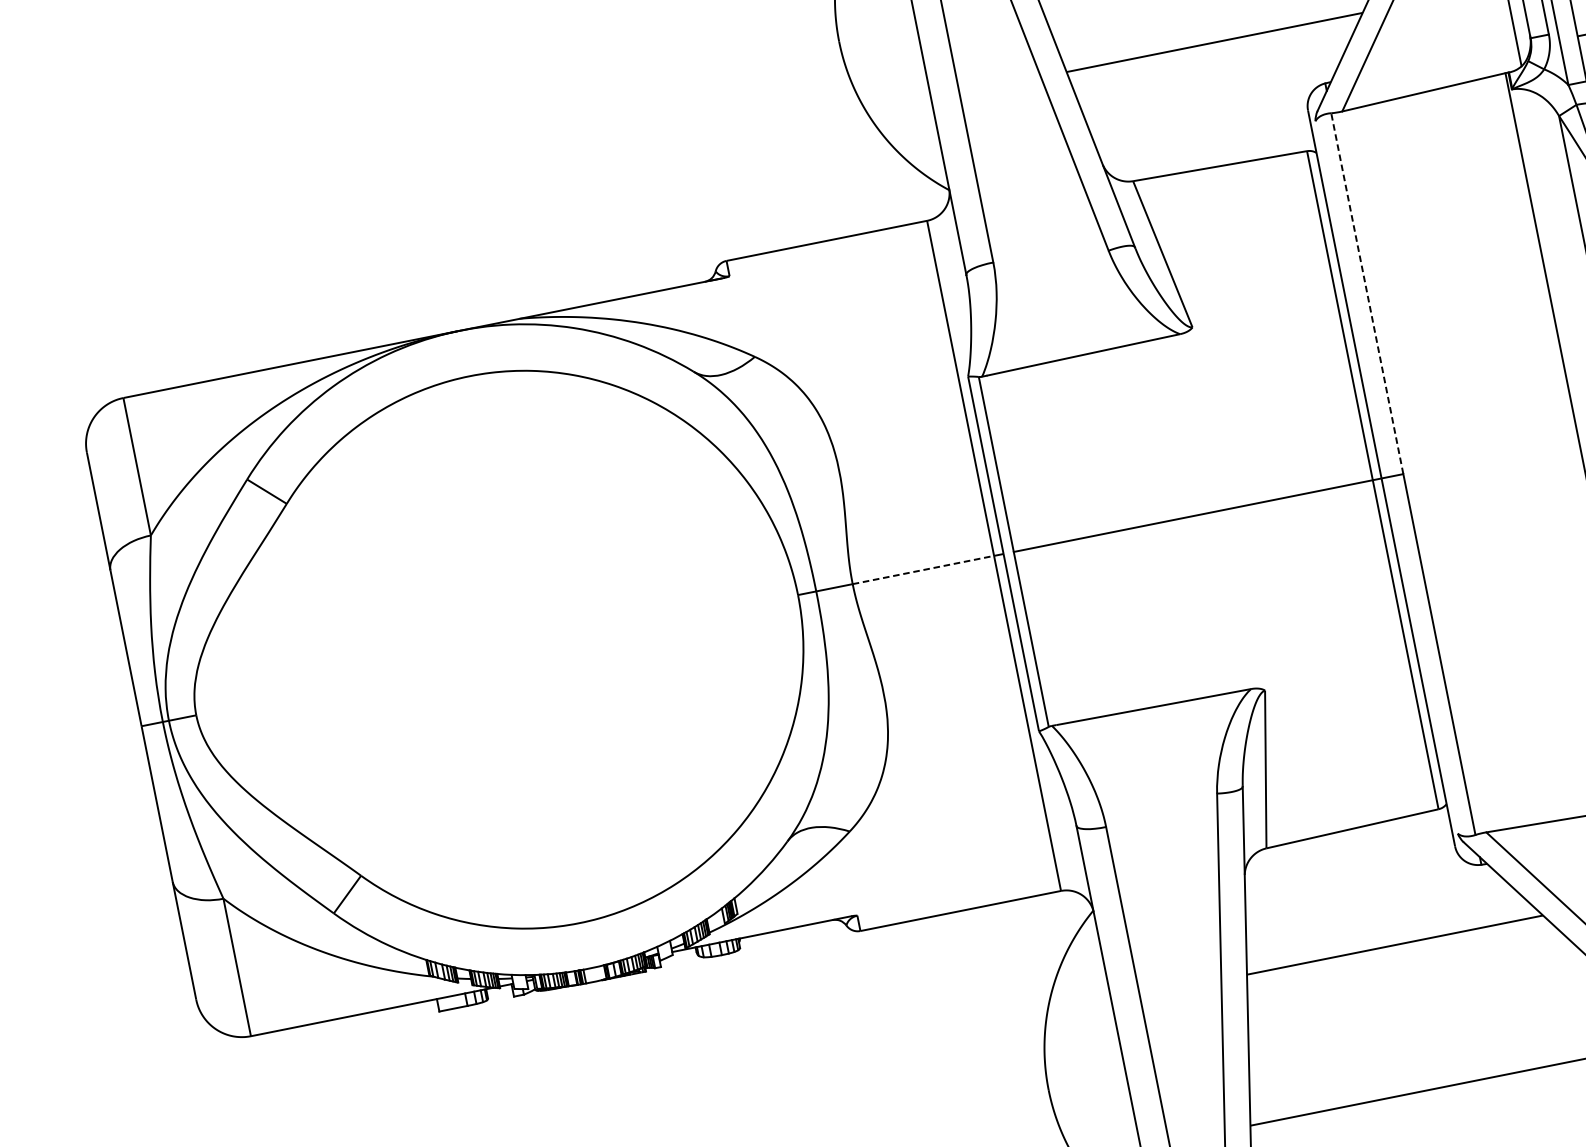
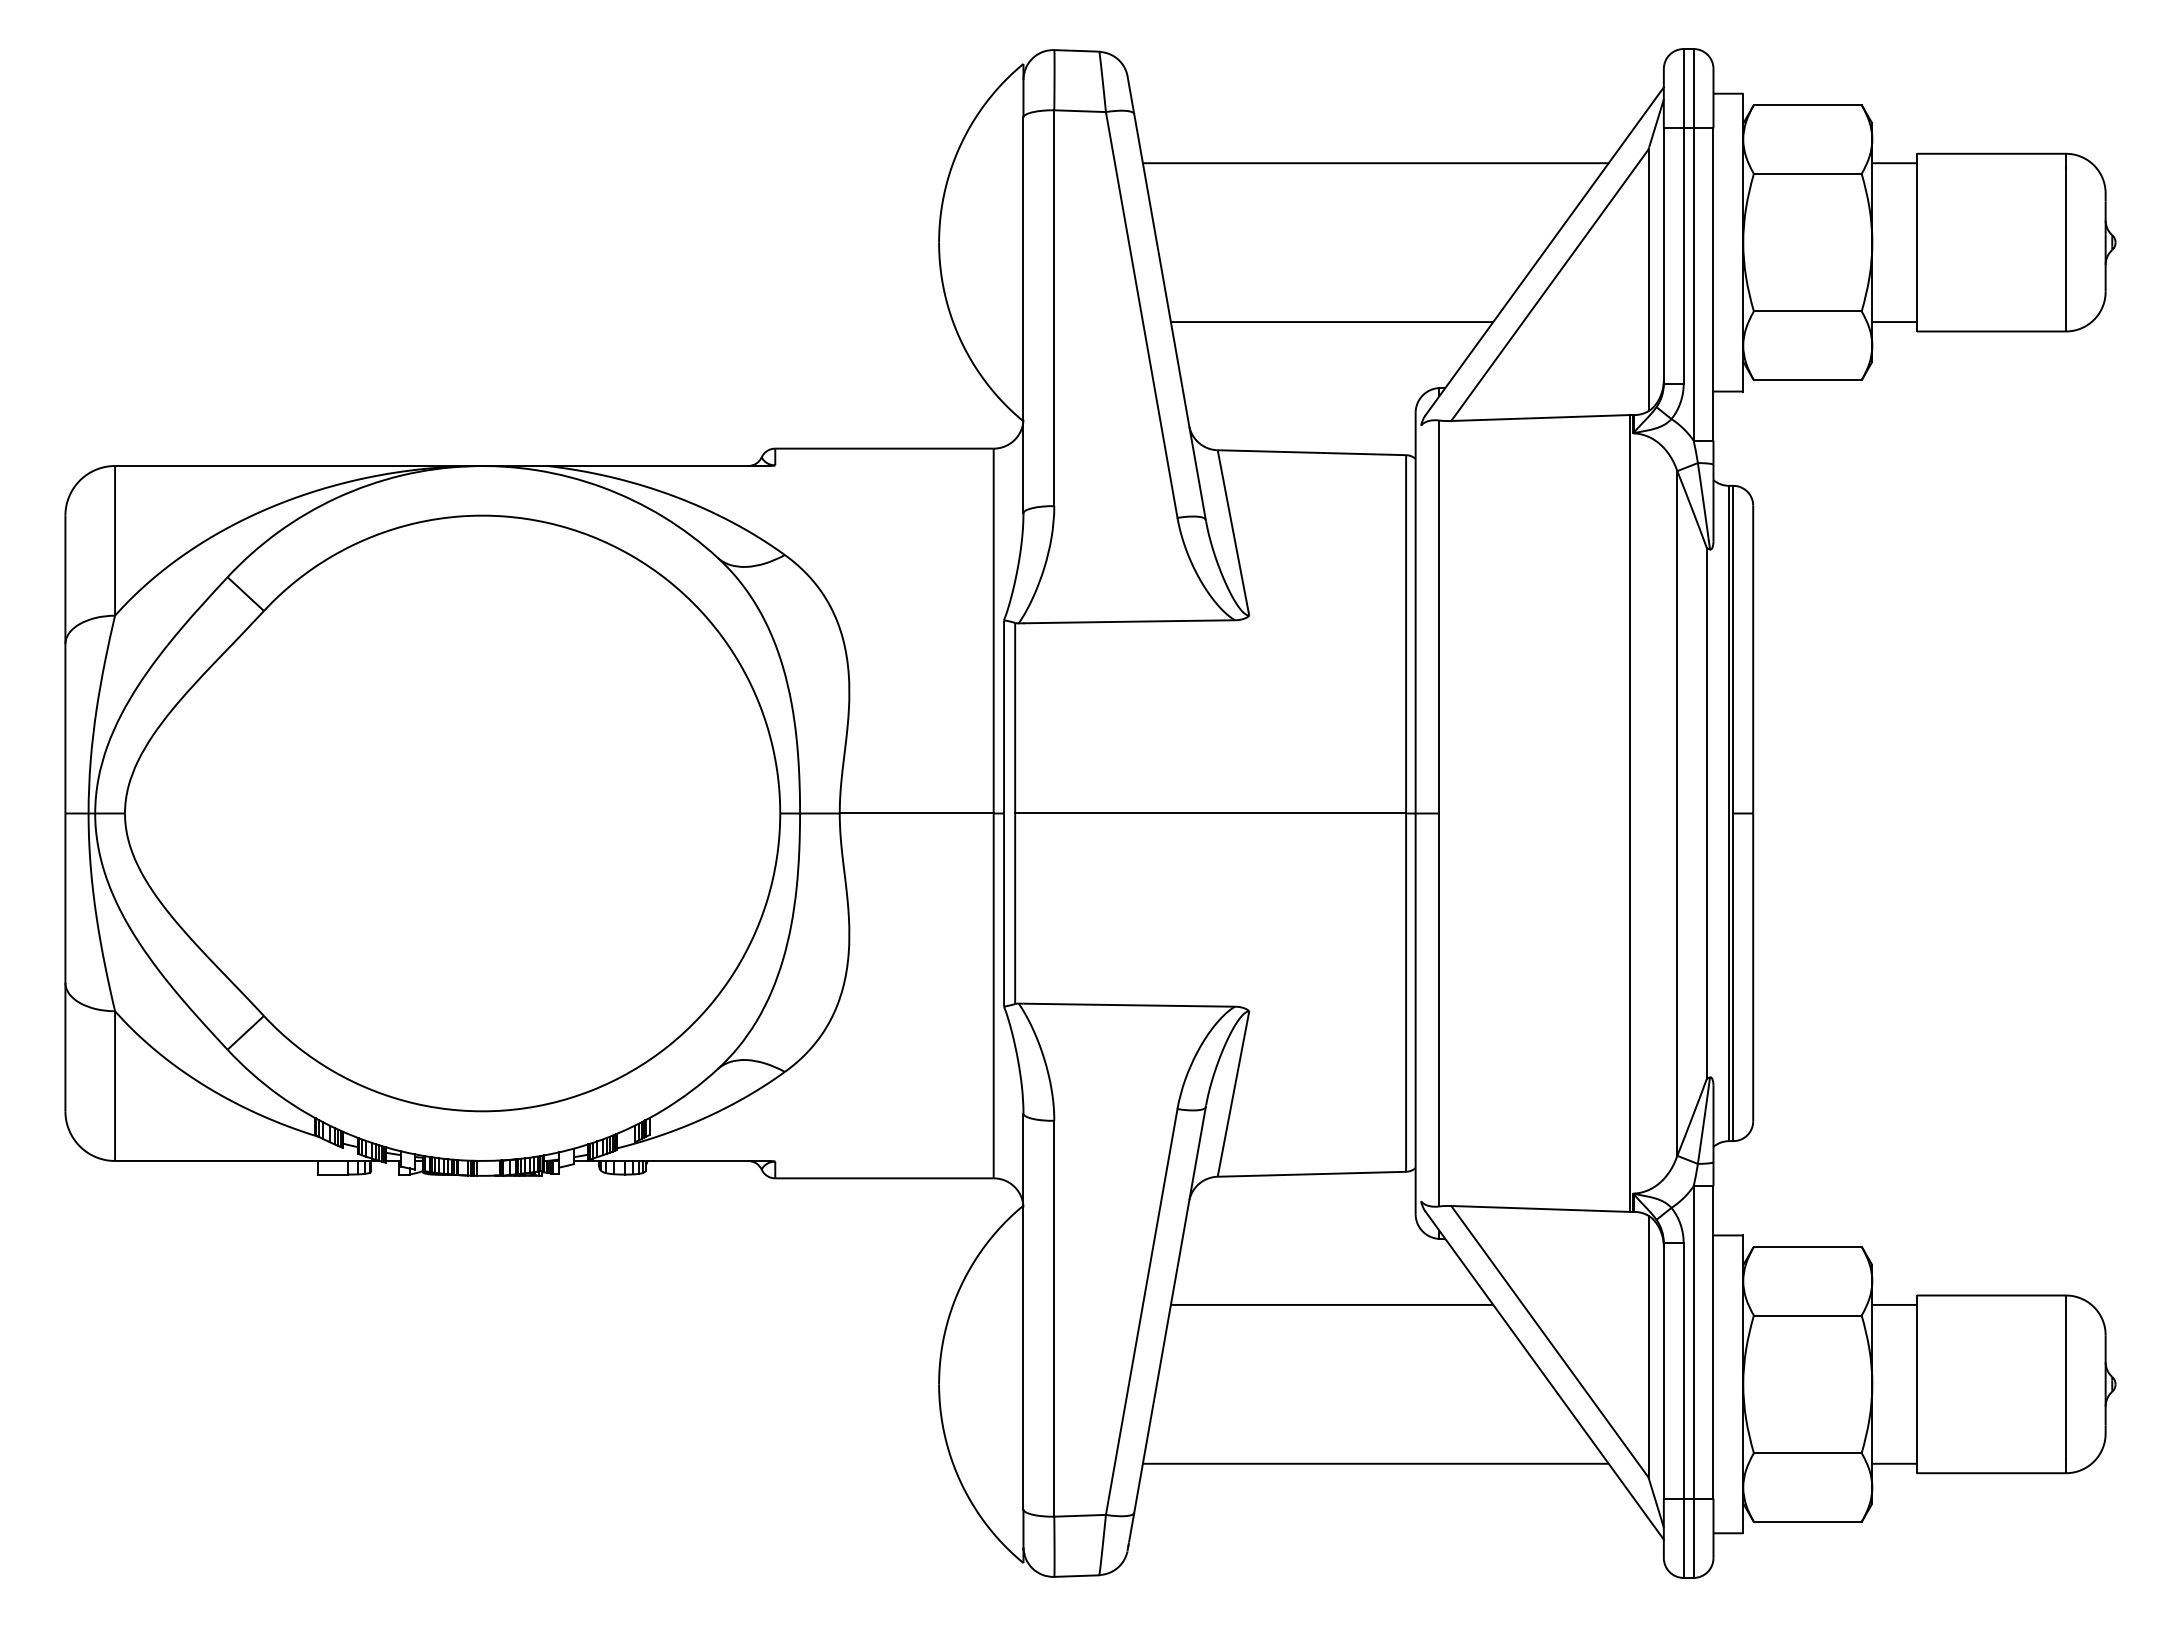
line: (1367, 293) -> (1439, 616), dashed -> solid
line: (923, 570) -> (916, 813), dashed -> solid

